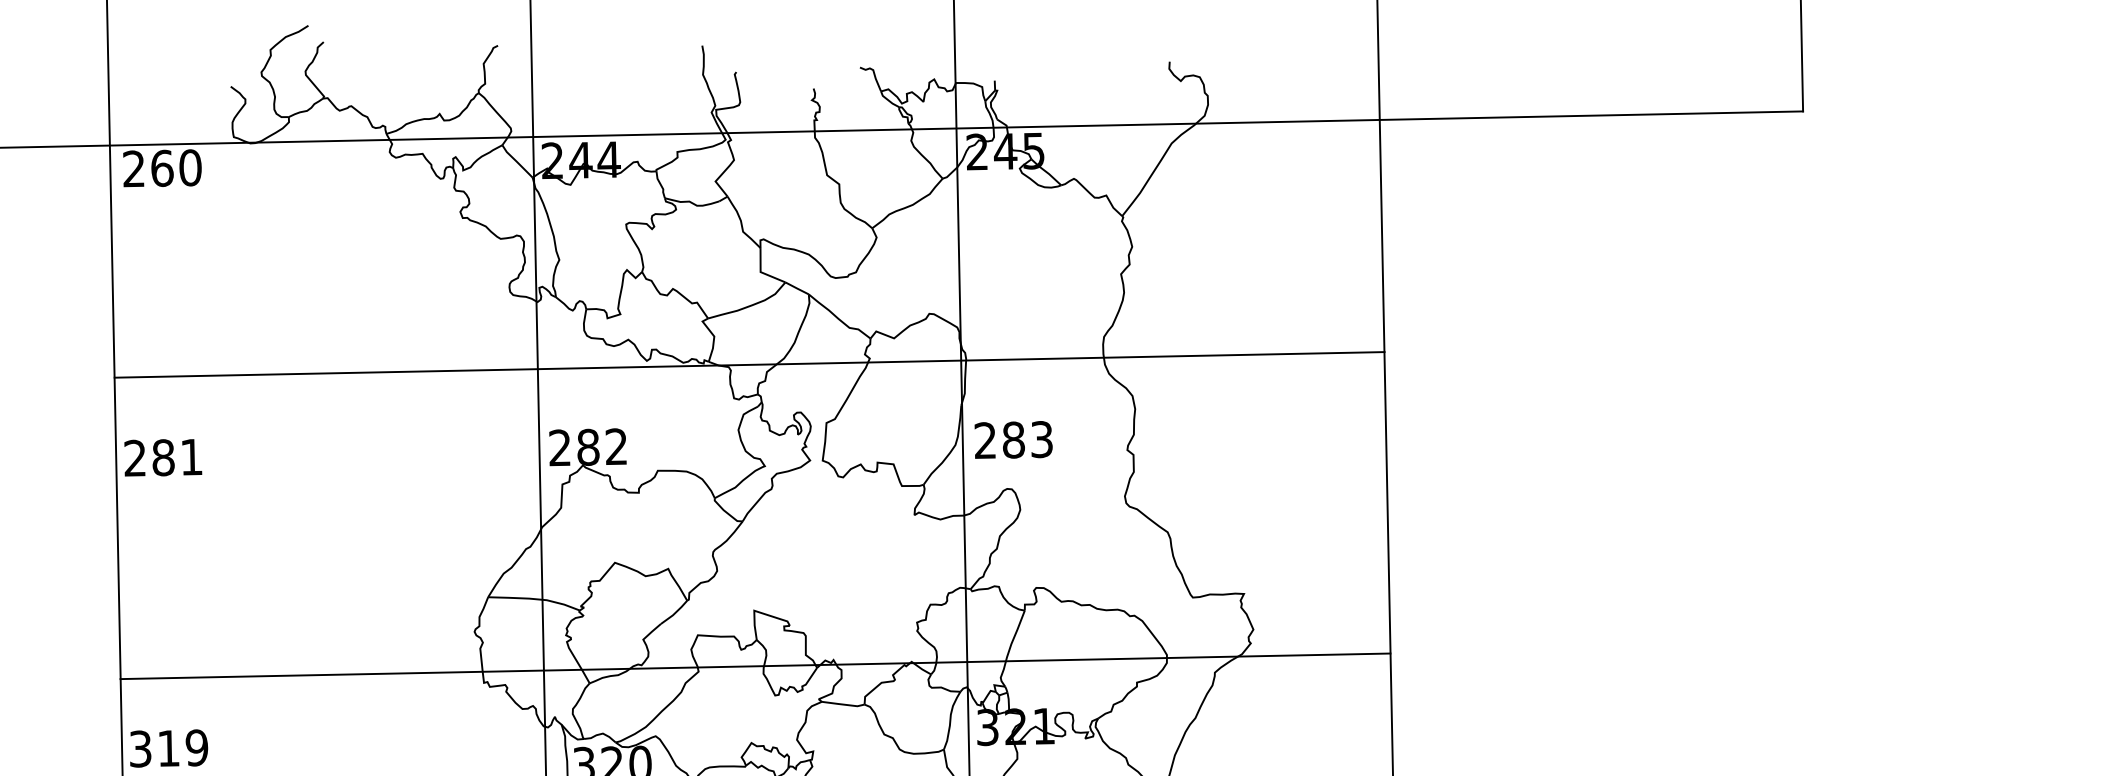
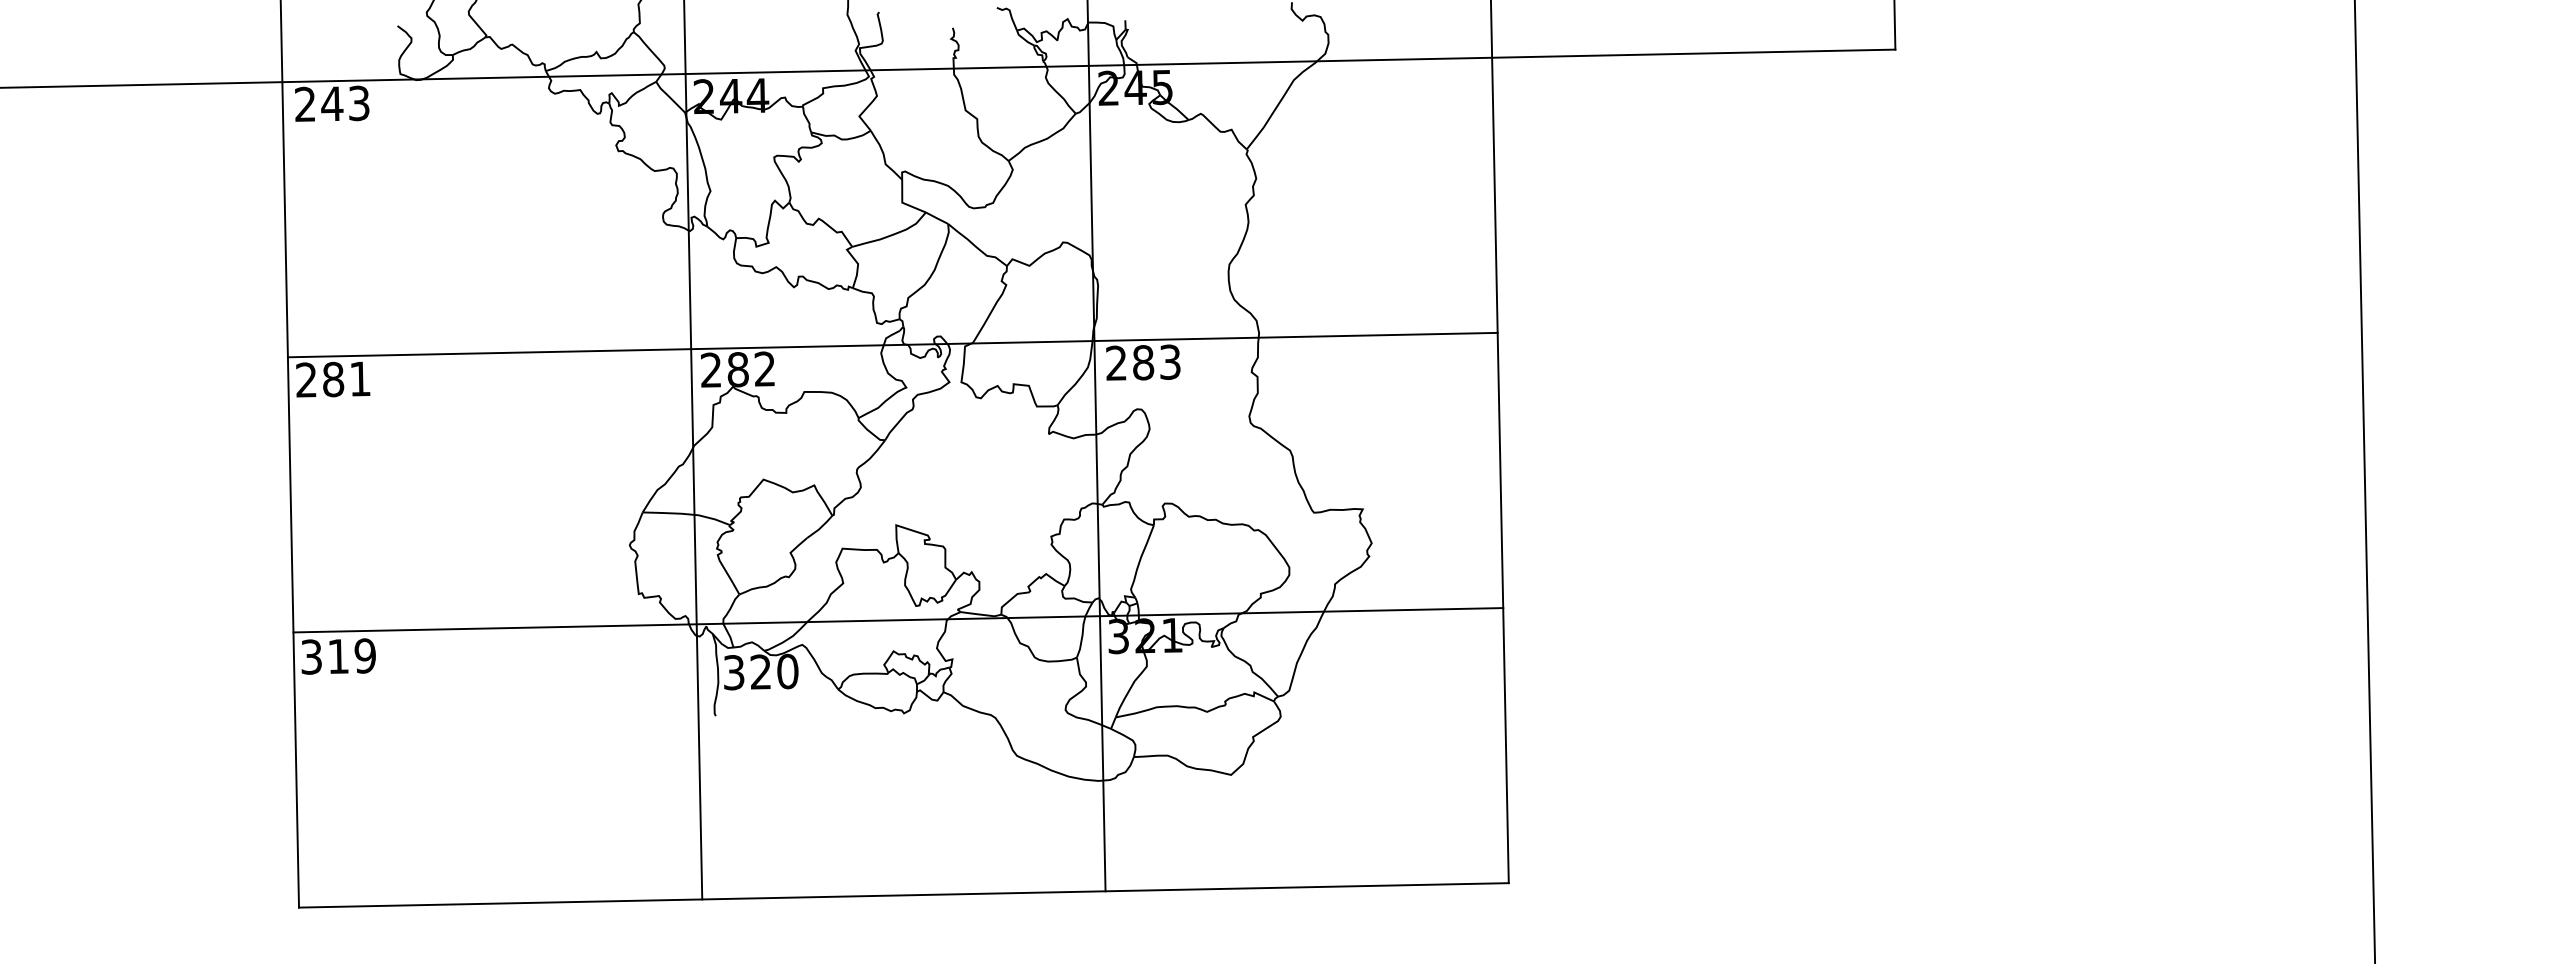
text: (176, 167) -> (345, 103), 260 -> 243
line: (749, 364) -> (892, 344), moved
line: (755, 666) -> (898, 620), moved

